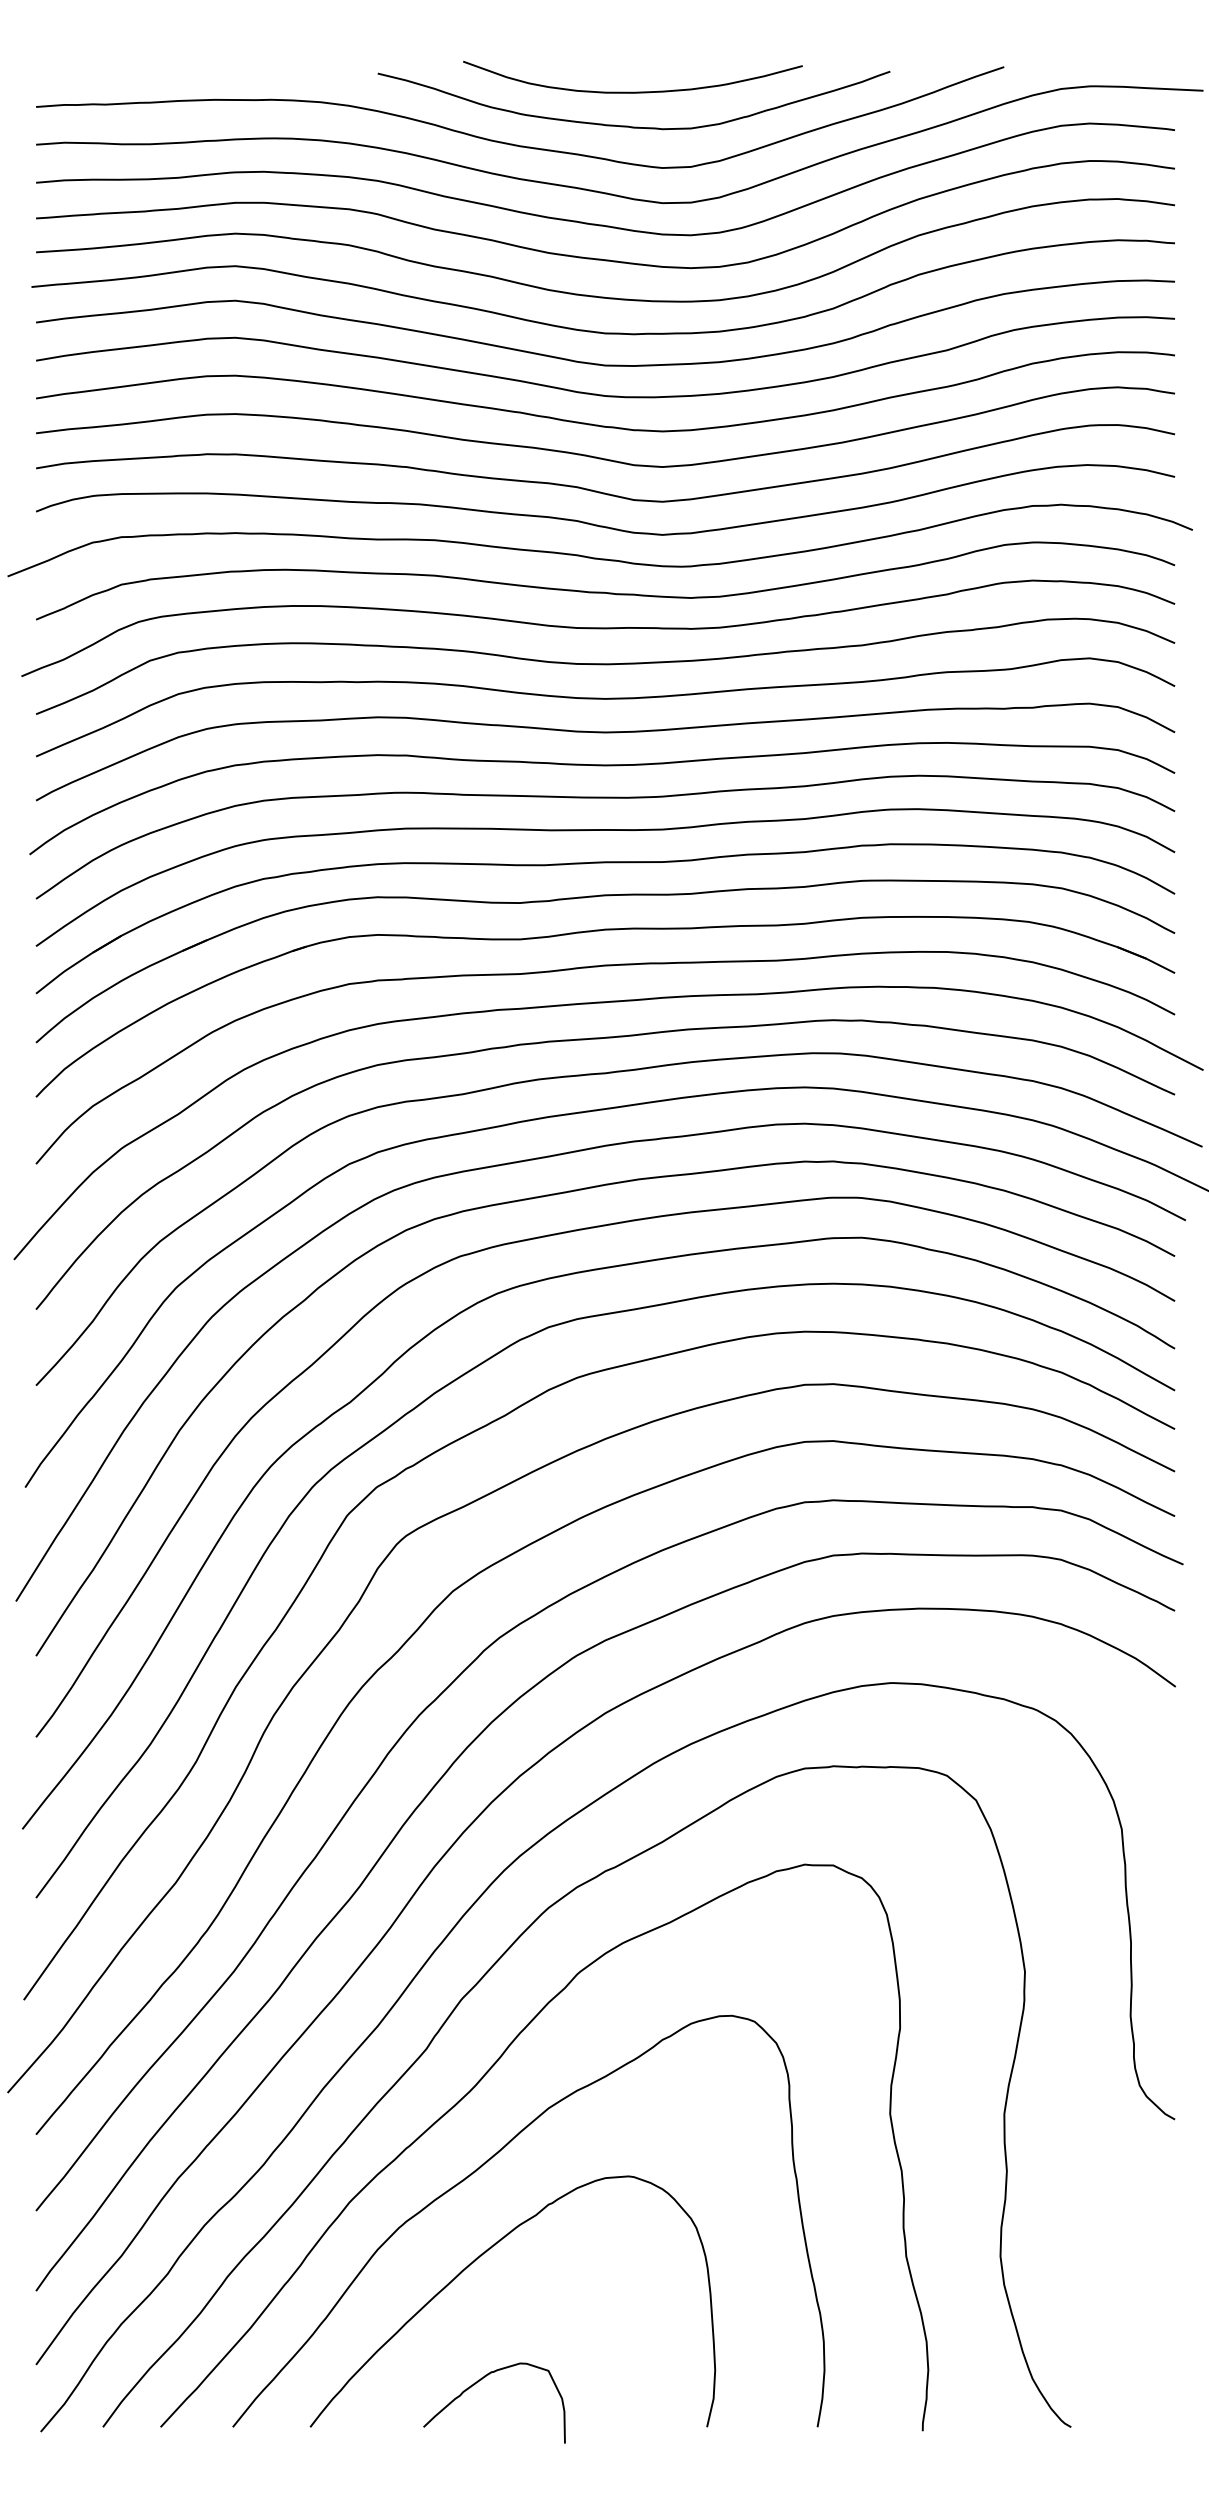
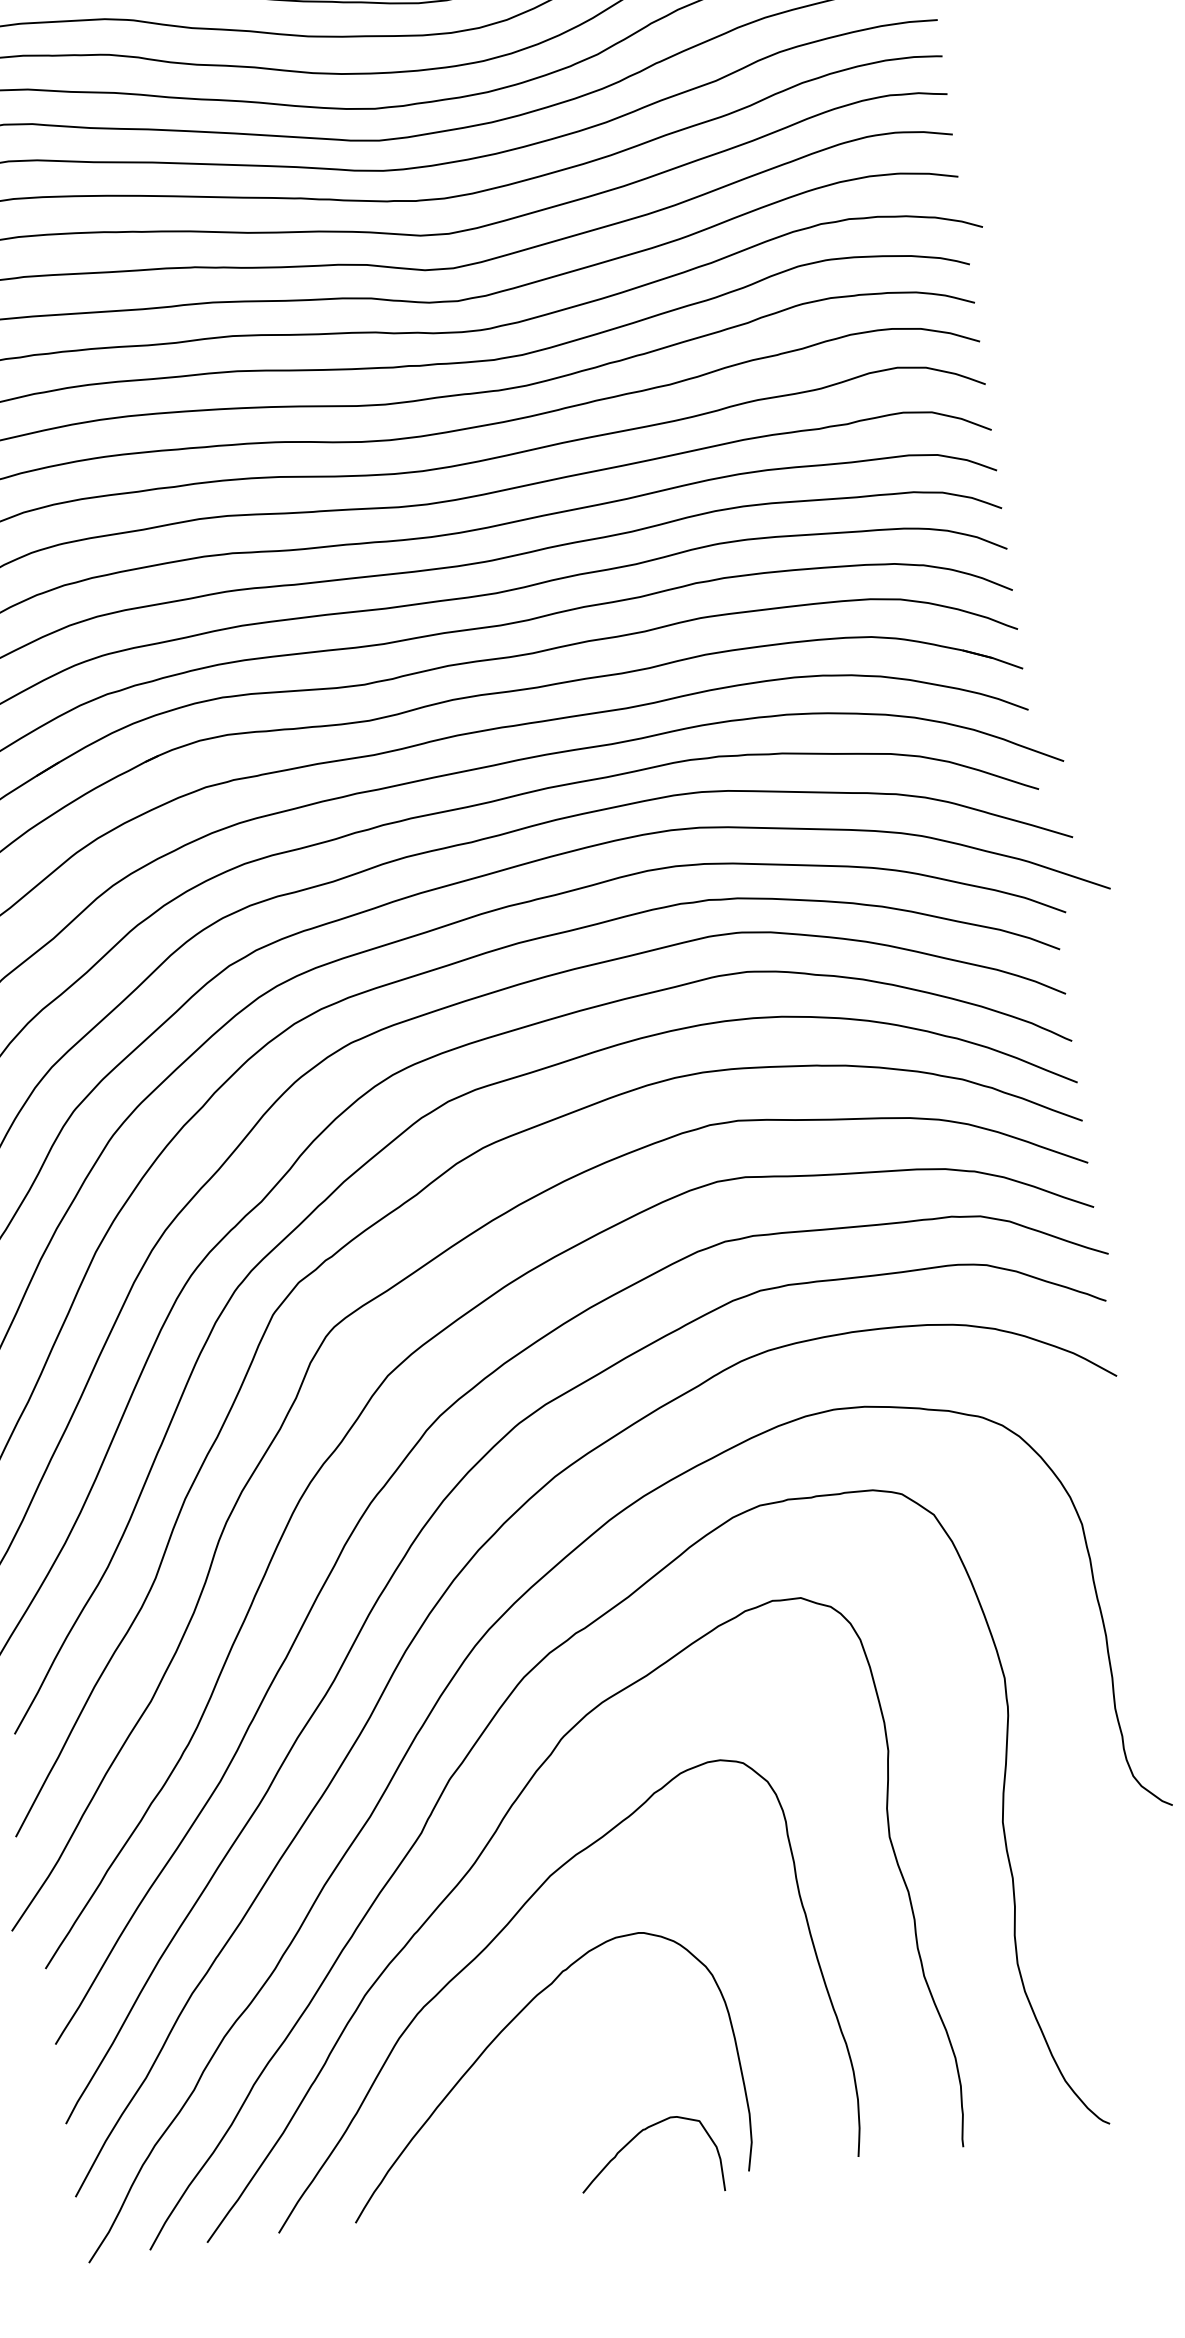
curve: (481, 2380) -> (634, 2139), moved

